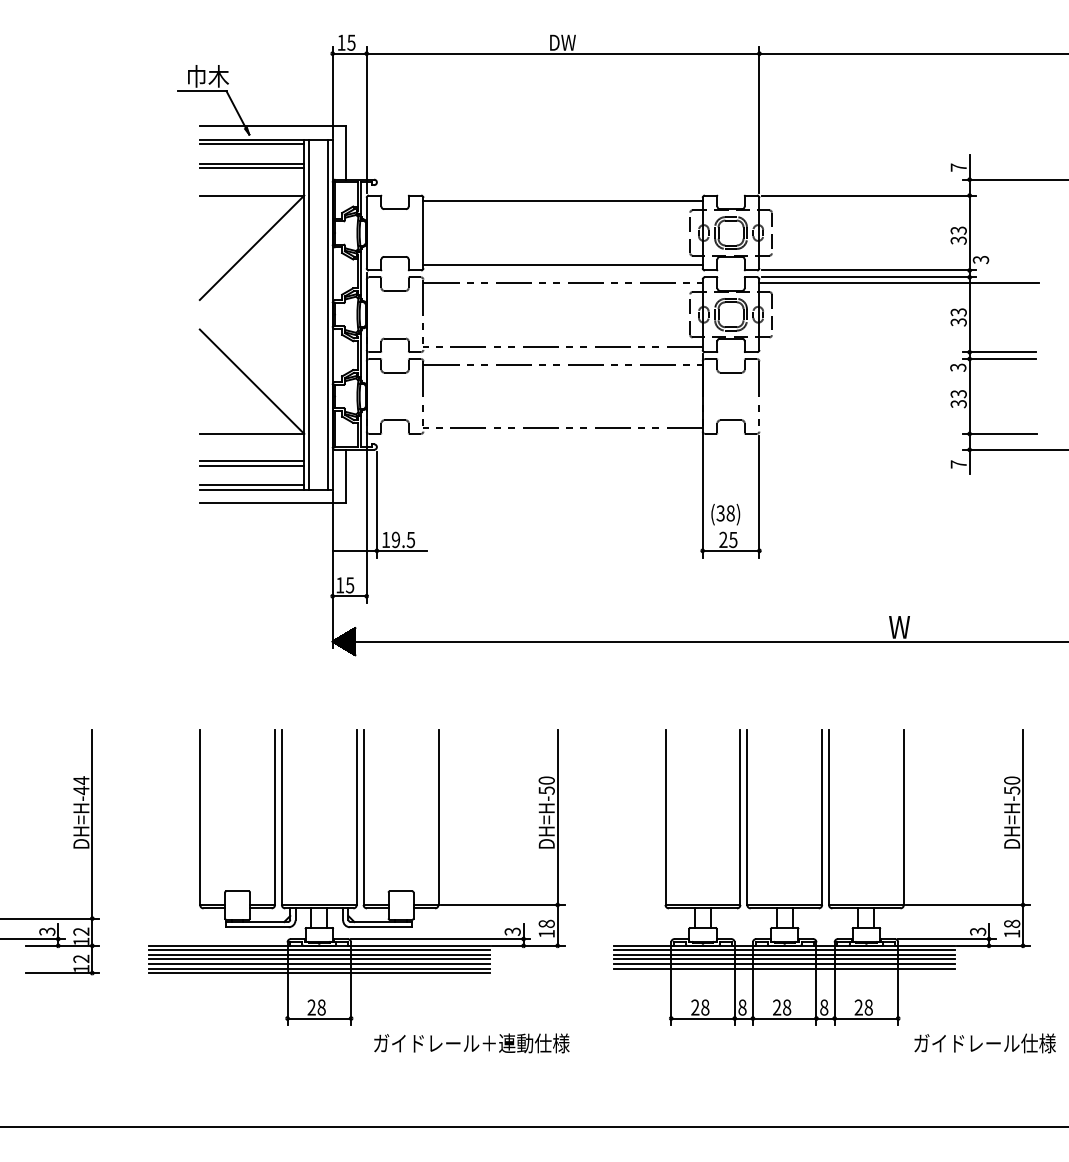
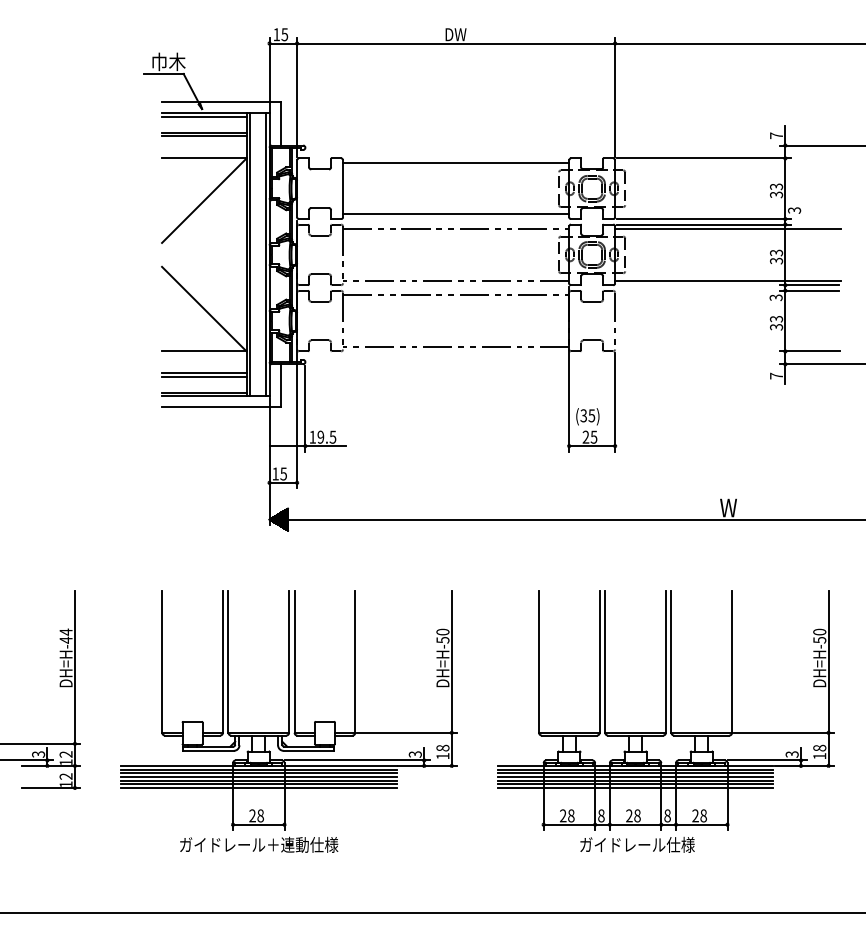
line: (898, 346) -> (727, 280), added
text: (730, 513) -> (591, 415), (38) -> (35)
line: (784, 973) -> (635, 788), added
text: (471, 1043) -> (258, 844), moved
text: (984, 1043) -> (637, 844), moved

